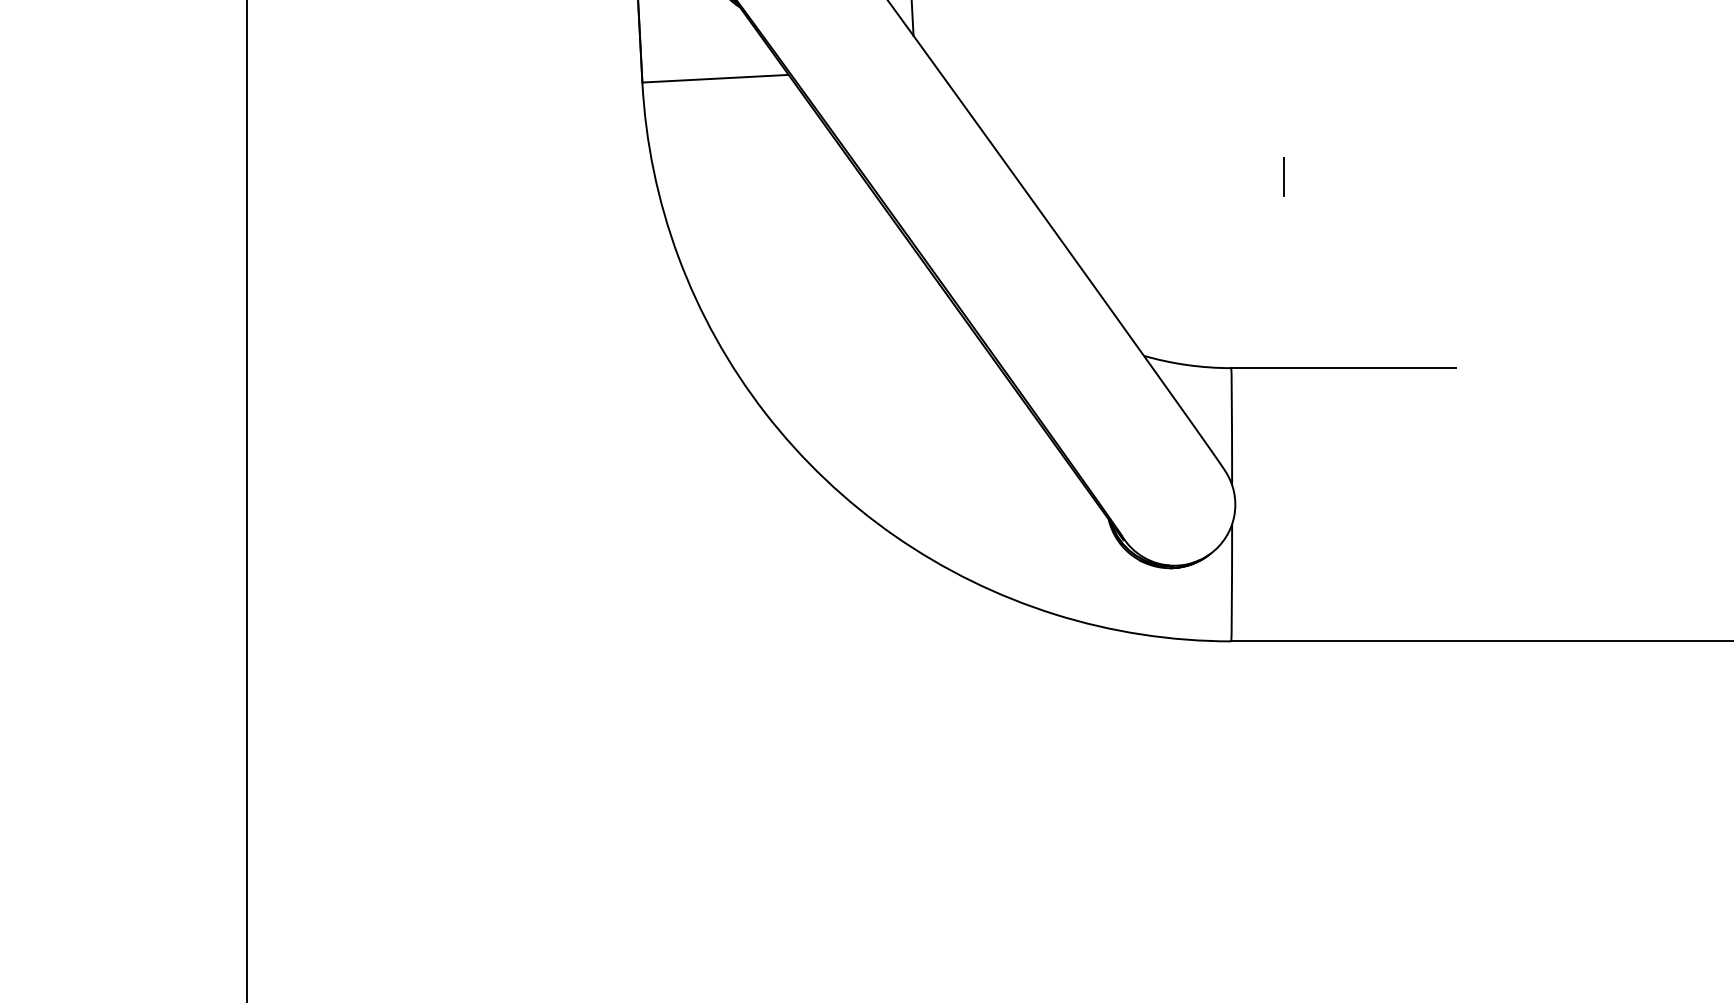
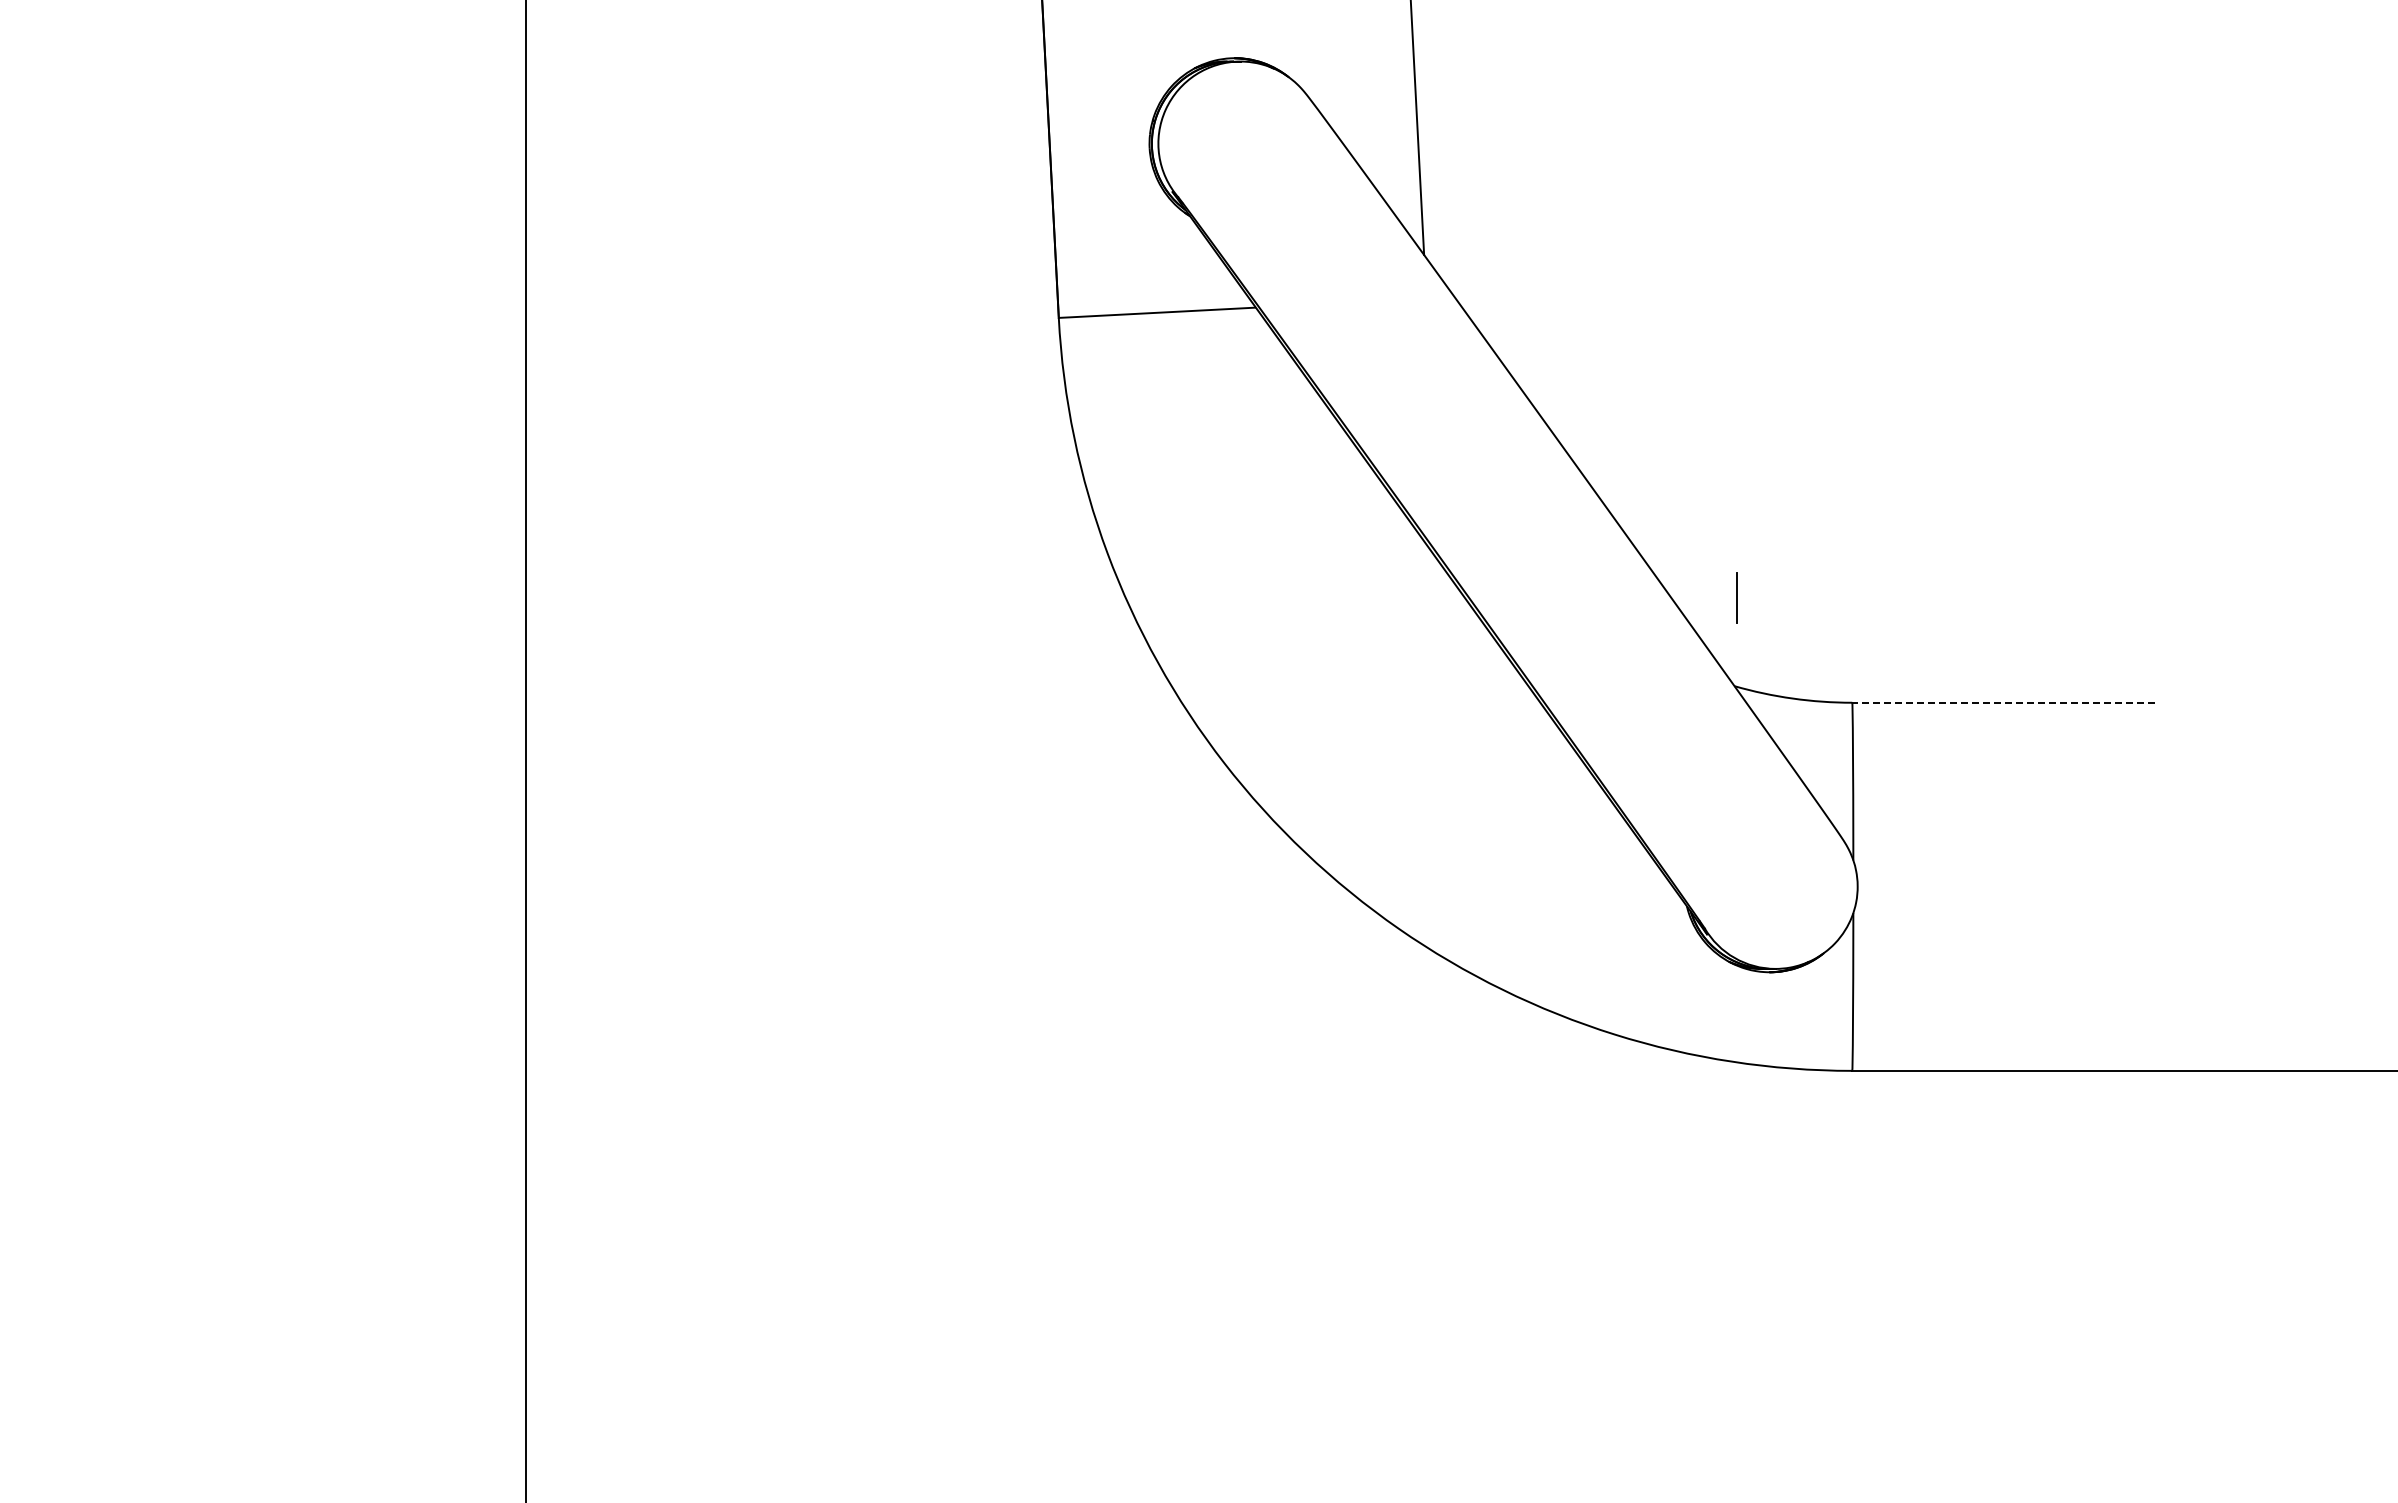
line: (1283, 176) -> (1736, 597), moved
line: (1343, 367) -> (2003, 702), solid -> dashed

